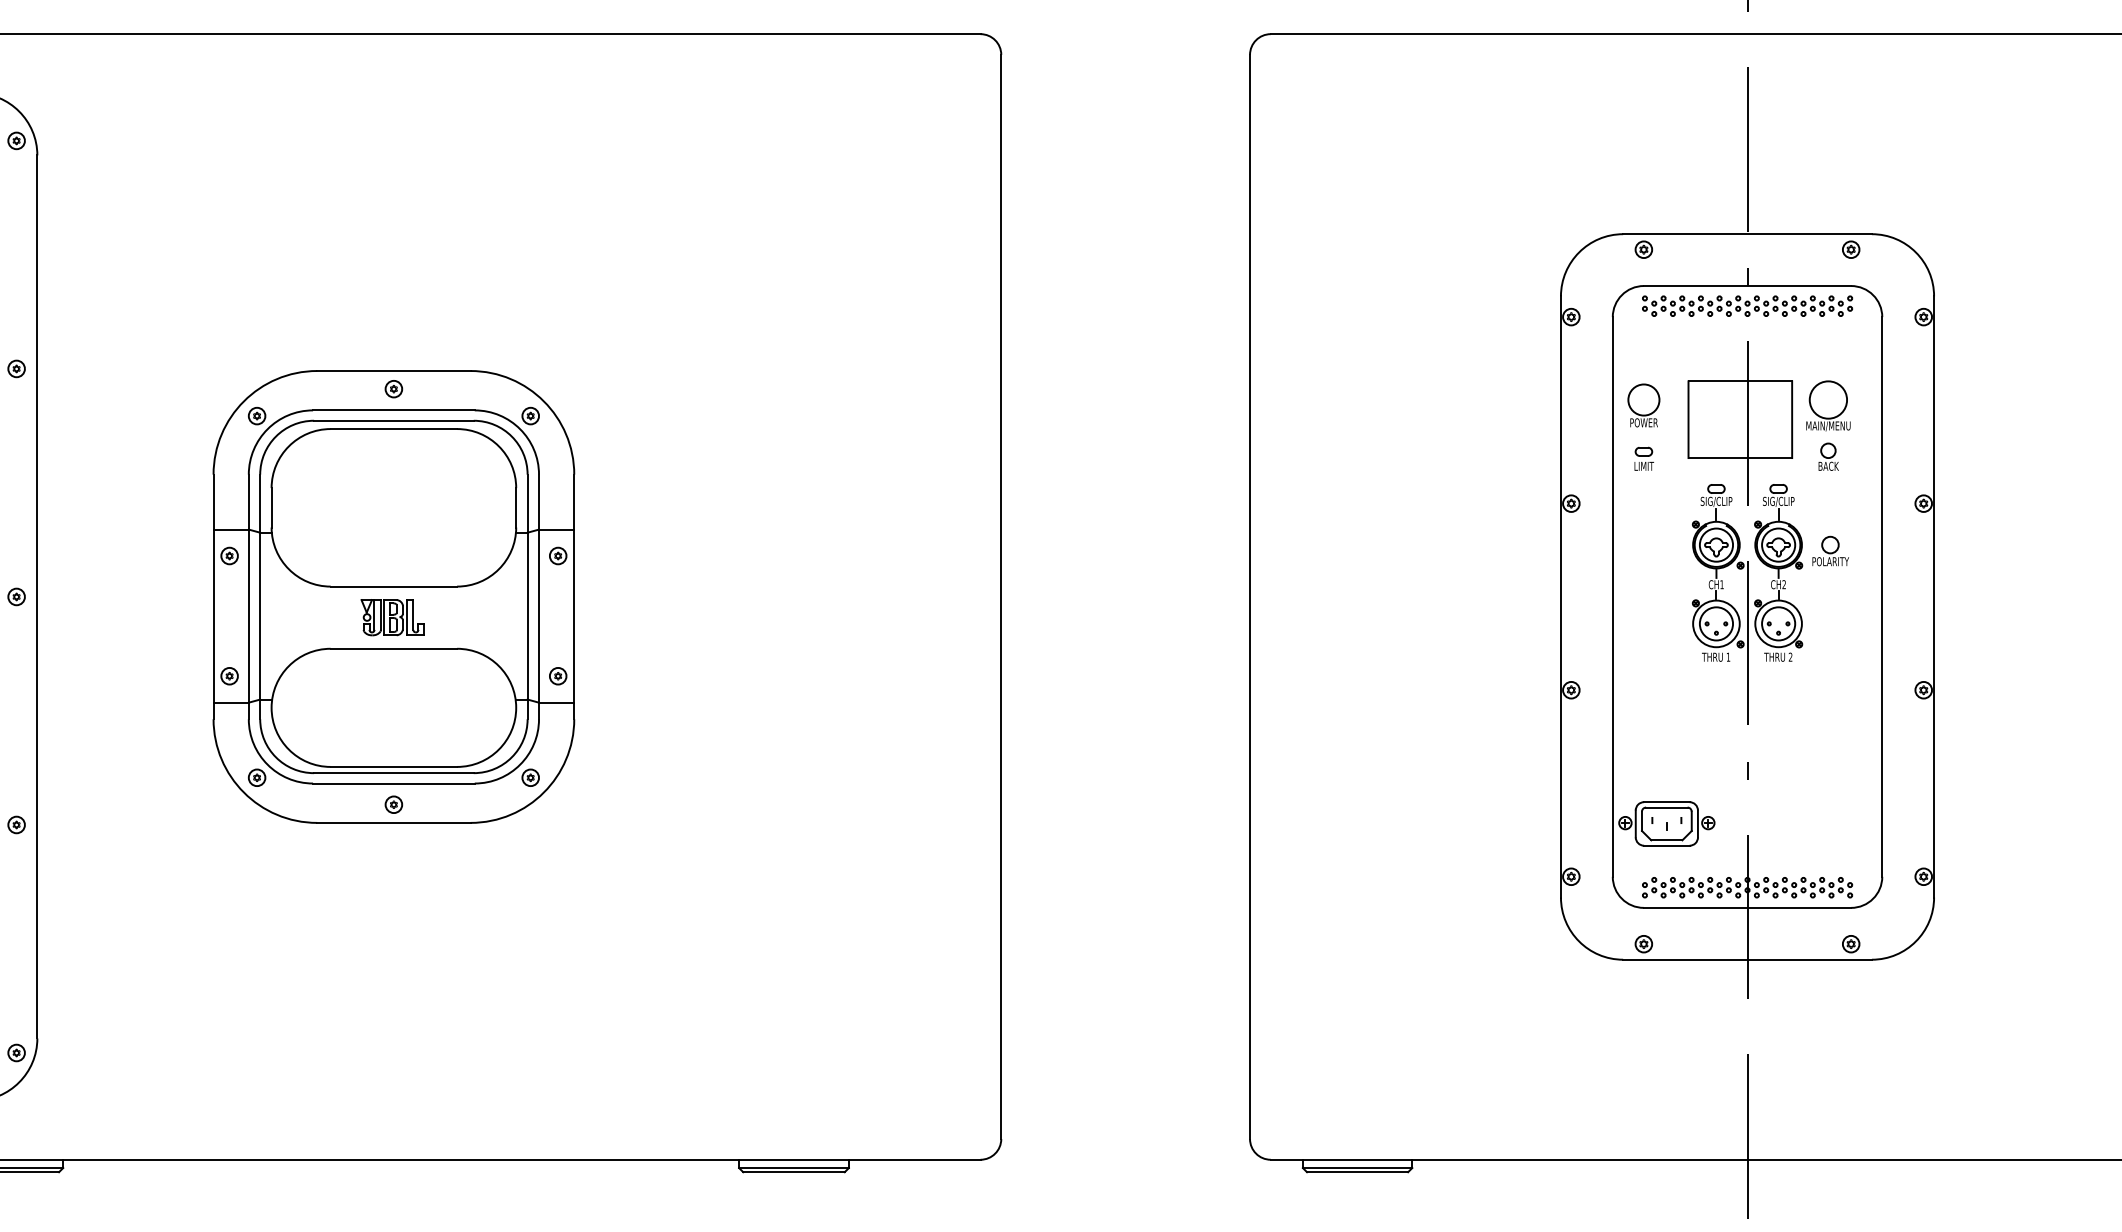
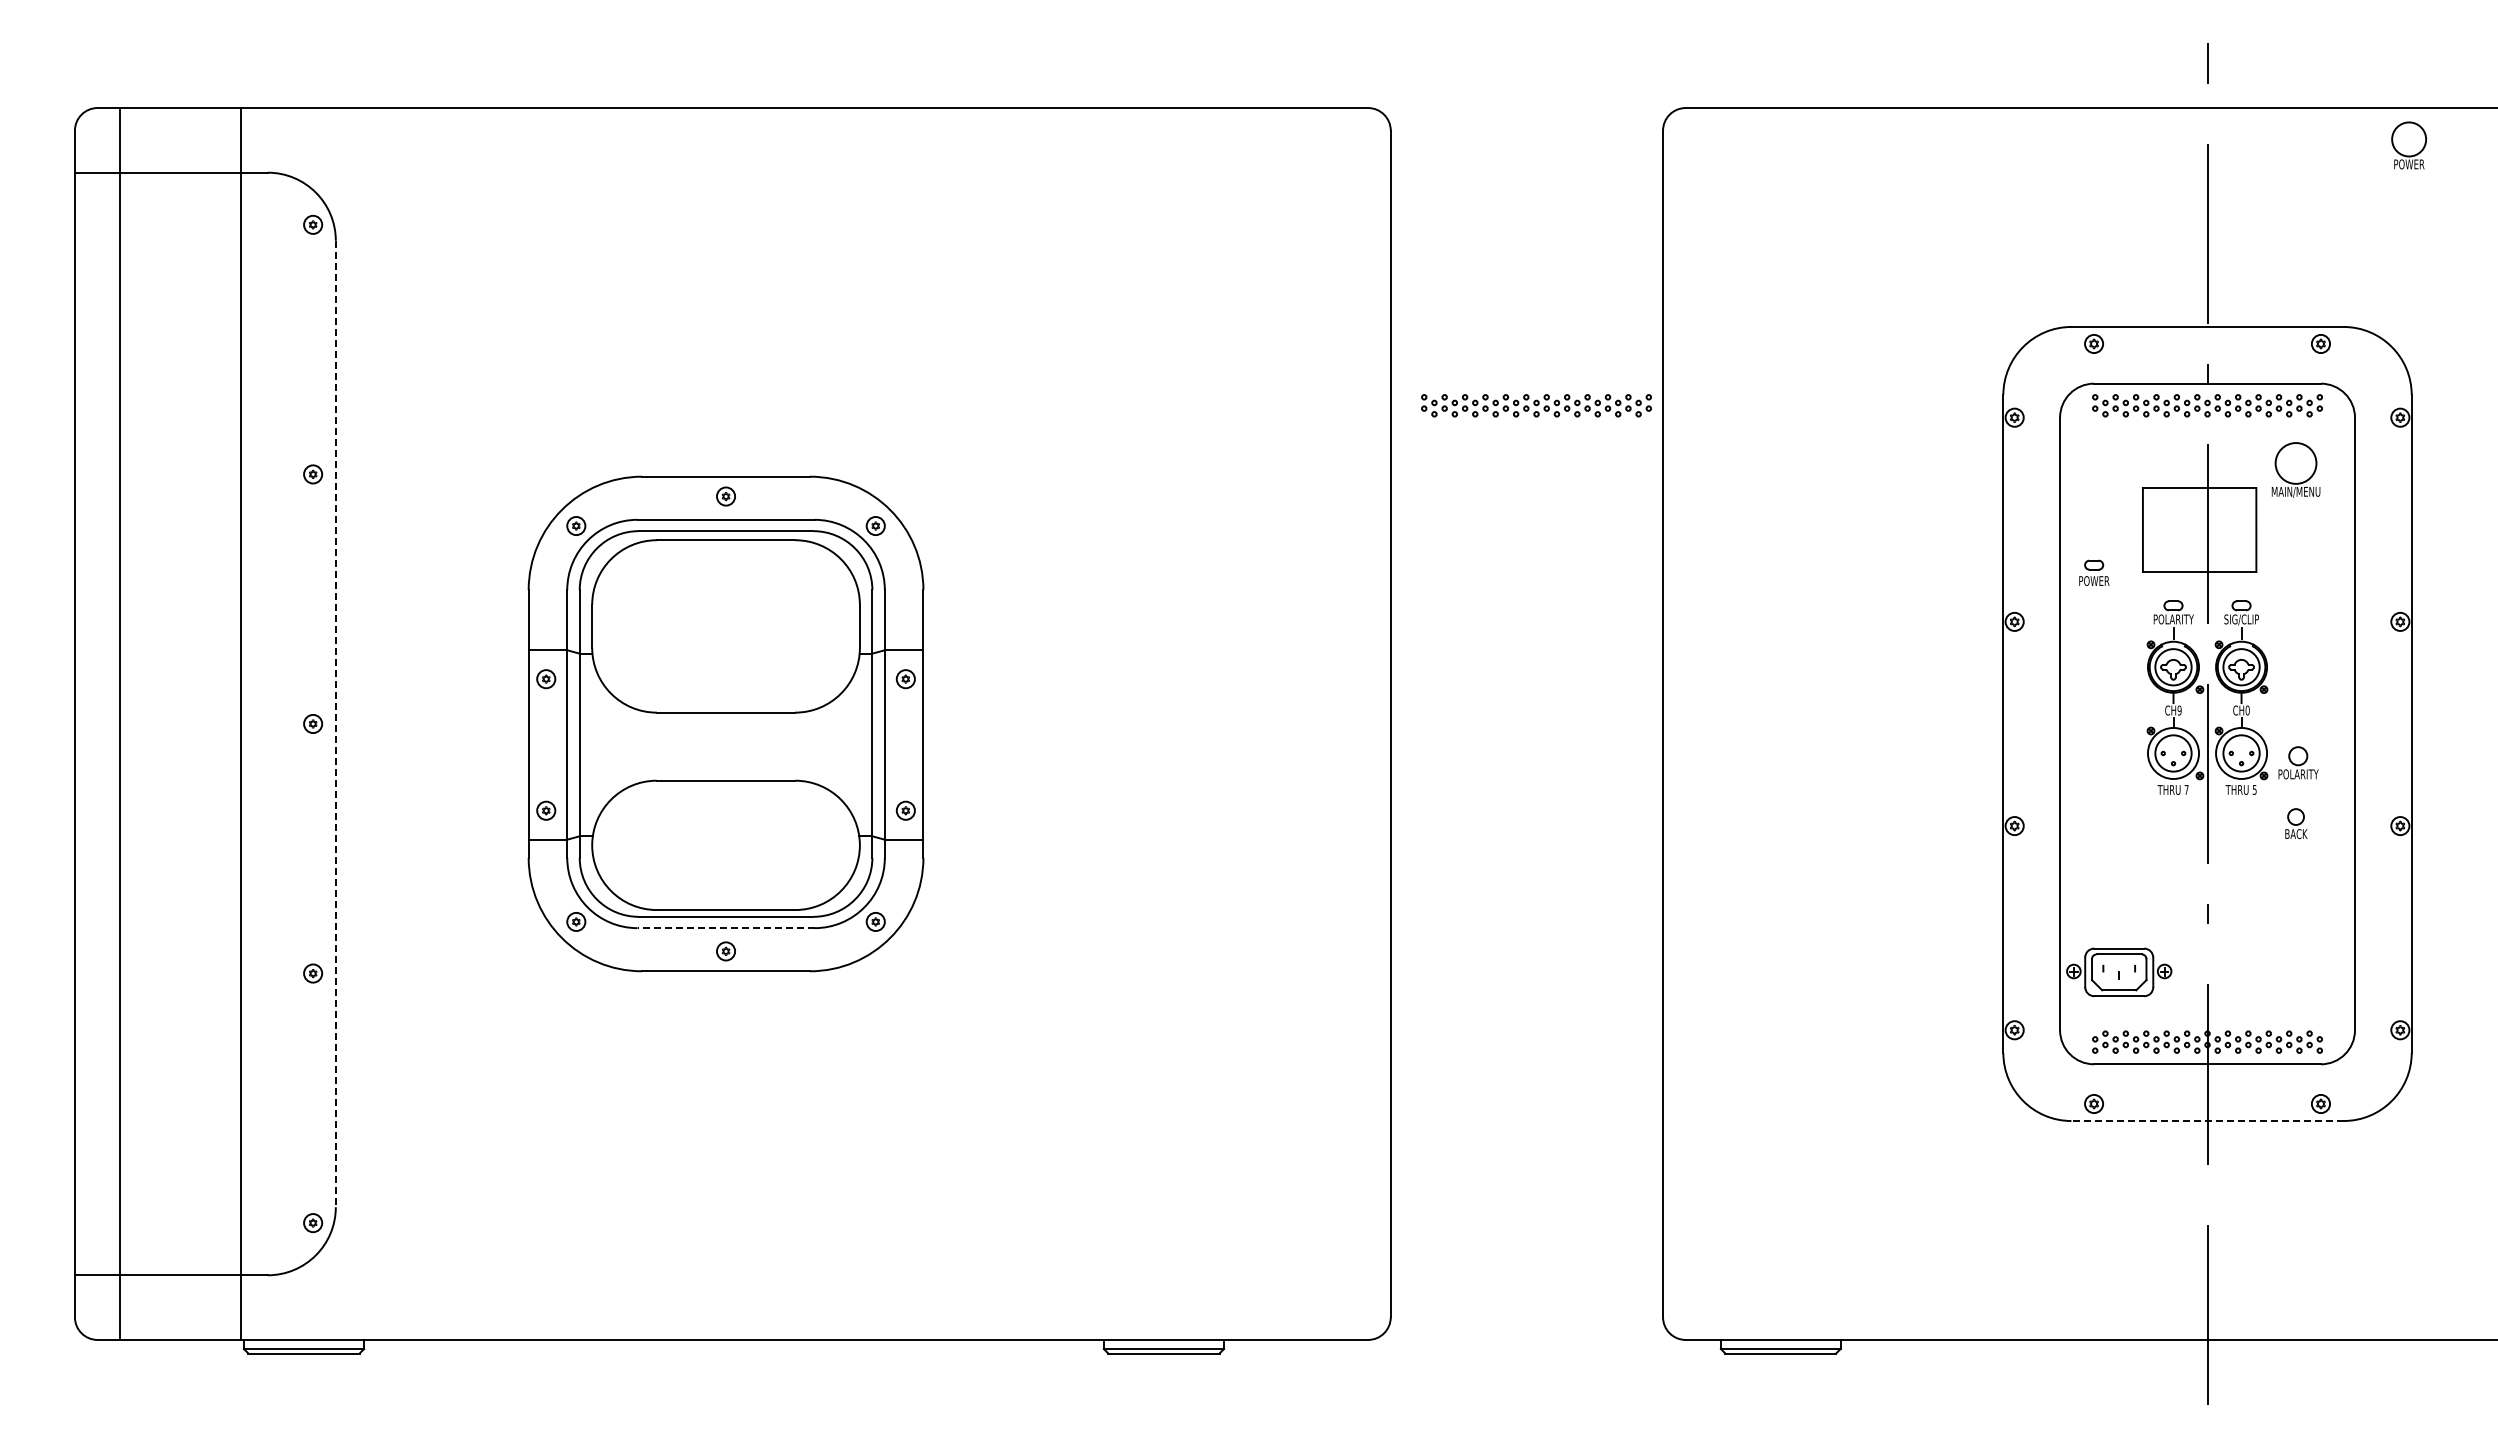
part: (1134, 305) -> (1536, 405), added
part: (1643, 405) -> (2408, 145), moved
part: (1827, 405) -> (2295, 469), moved
part: (1828, 456) -> (2296, 823), moved
text: (1644, 466) -> (2094, 581), LIMIT -> POWER
text: (1716, 501) -> (2173, 619), SIG/CLIP -> POLARITY
part: (1830, 550) -> (2298, 762), moved
text: (1721, 584) -> (2179, 710), CH1 -> CH9
text: (1784, 584) -> (2247, 710), CH2 -> CH0
line: (37, 597) -> (335, 724), solid -> dashed
part: (392, 617) -> (724, 746), removed
text: (1728, 656) -> (2186, 789), 1 -> 7
text: (1790, 656) -> (2254, 789), 2 -> 5
line: (393, 783) -> (725, 928), solid -> dashed
line: (1747, 960) -> (2207, 1121), solid -> dashed

